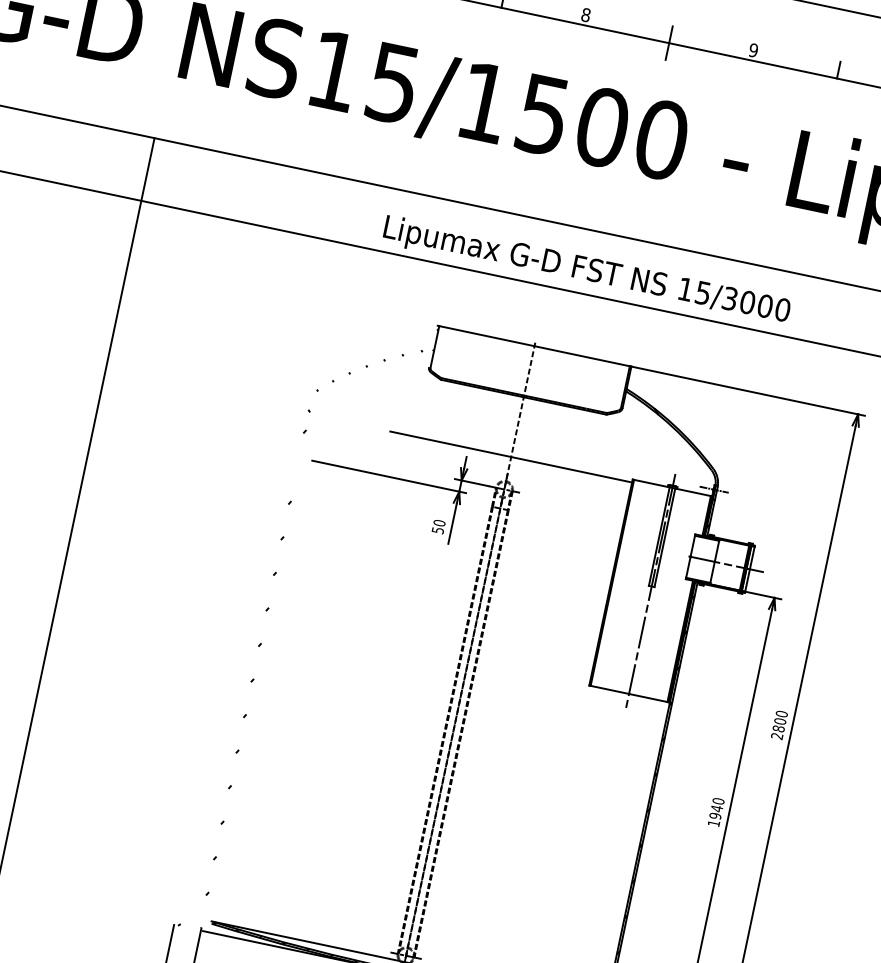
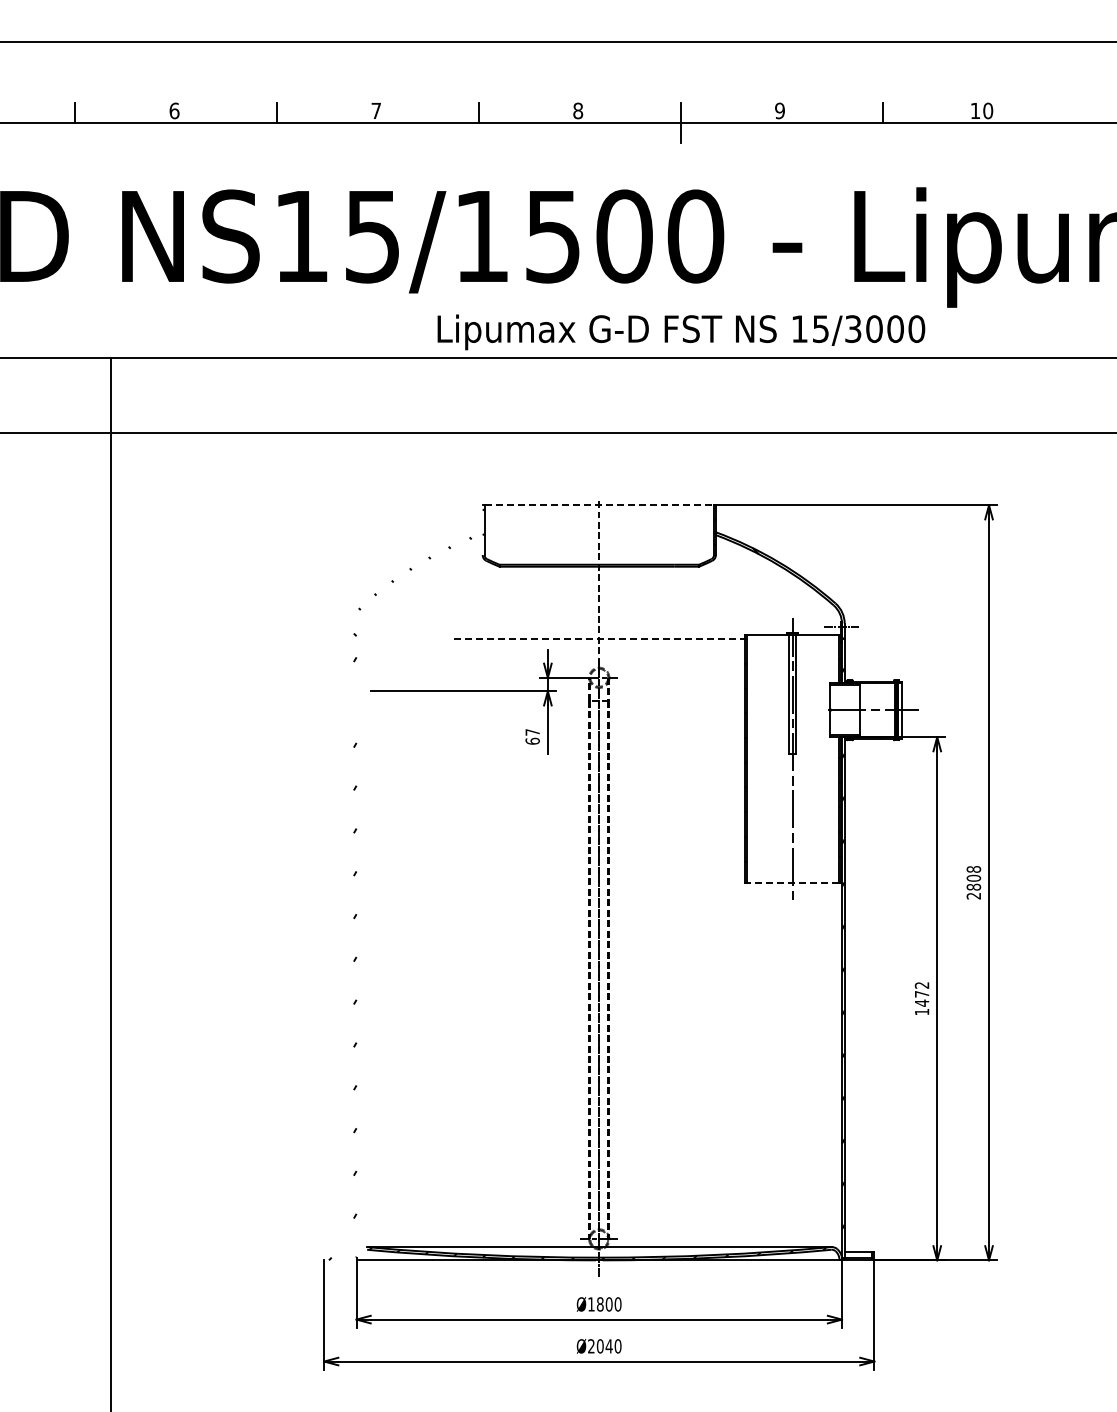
text: (586, 271) -> (681, 332), moved
line: (534, 346) -> (599, 505), solid -> dashed
line: (511, 456) -> (599, 638), solid -> dashed
text: (438, 526) -> (532, 736), 50 -> 67
line: (628, 694) -> (792, 883), solid -> dashed
text: (781, 714) -> (973, 869), 2800 -> 2808
text: (716, 808) -> (921, 994), 1940 -> 1472

